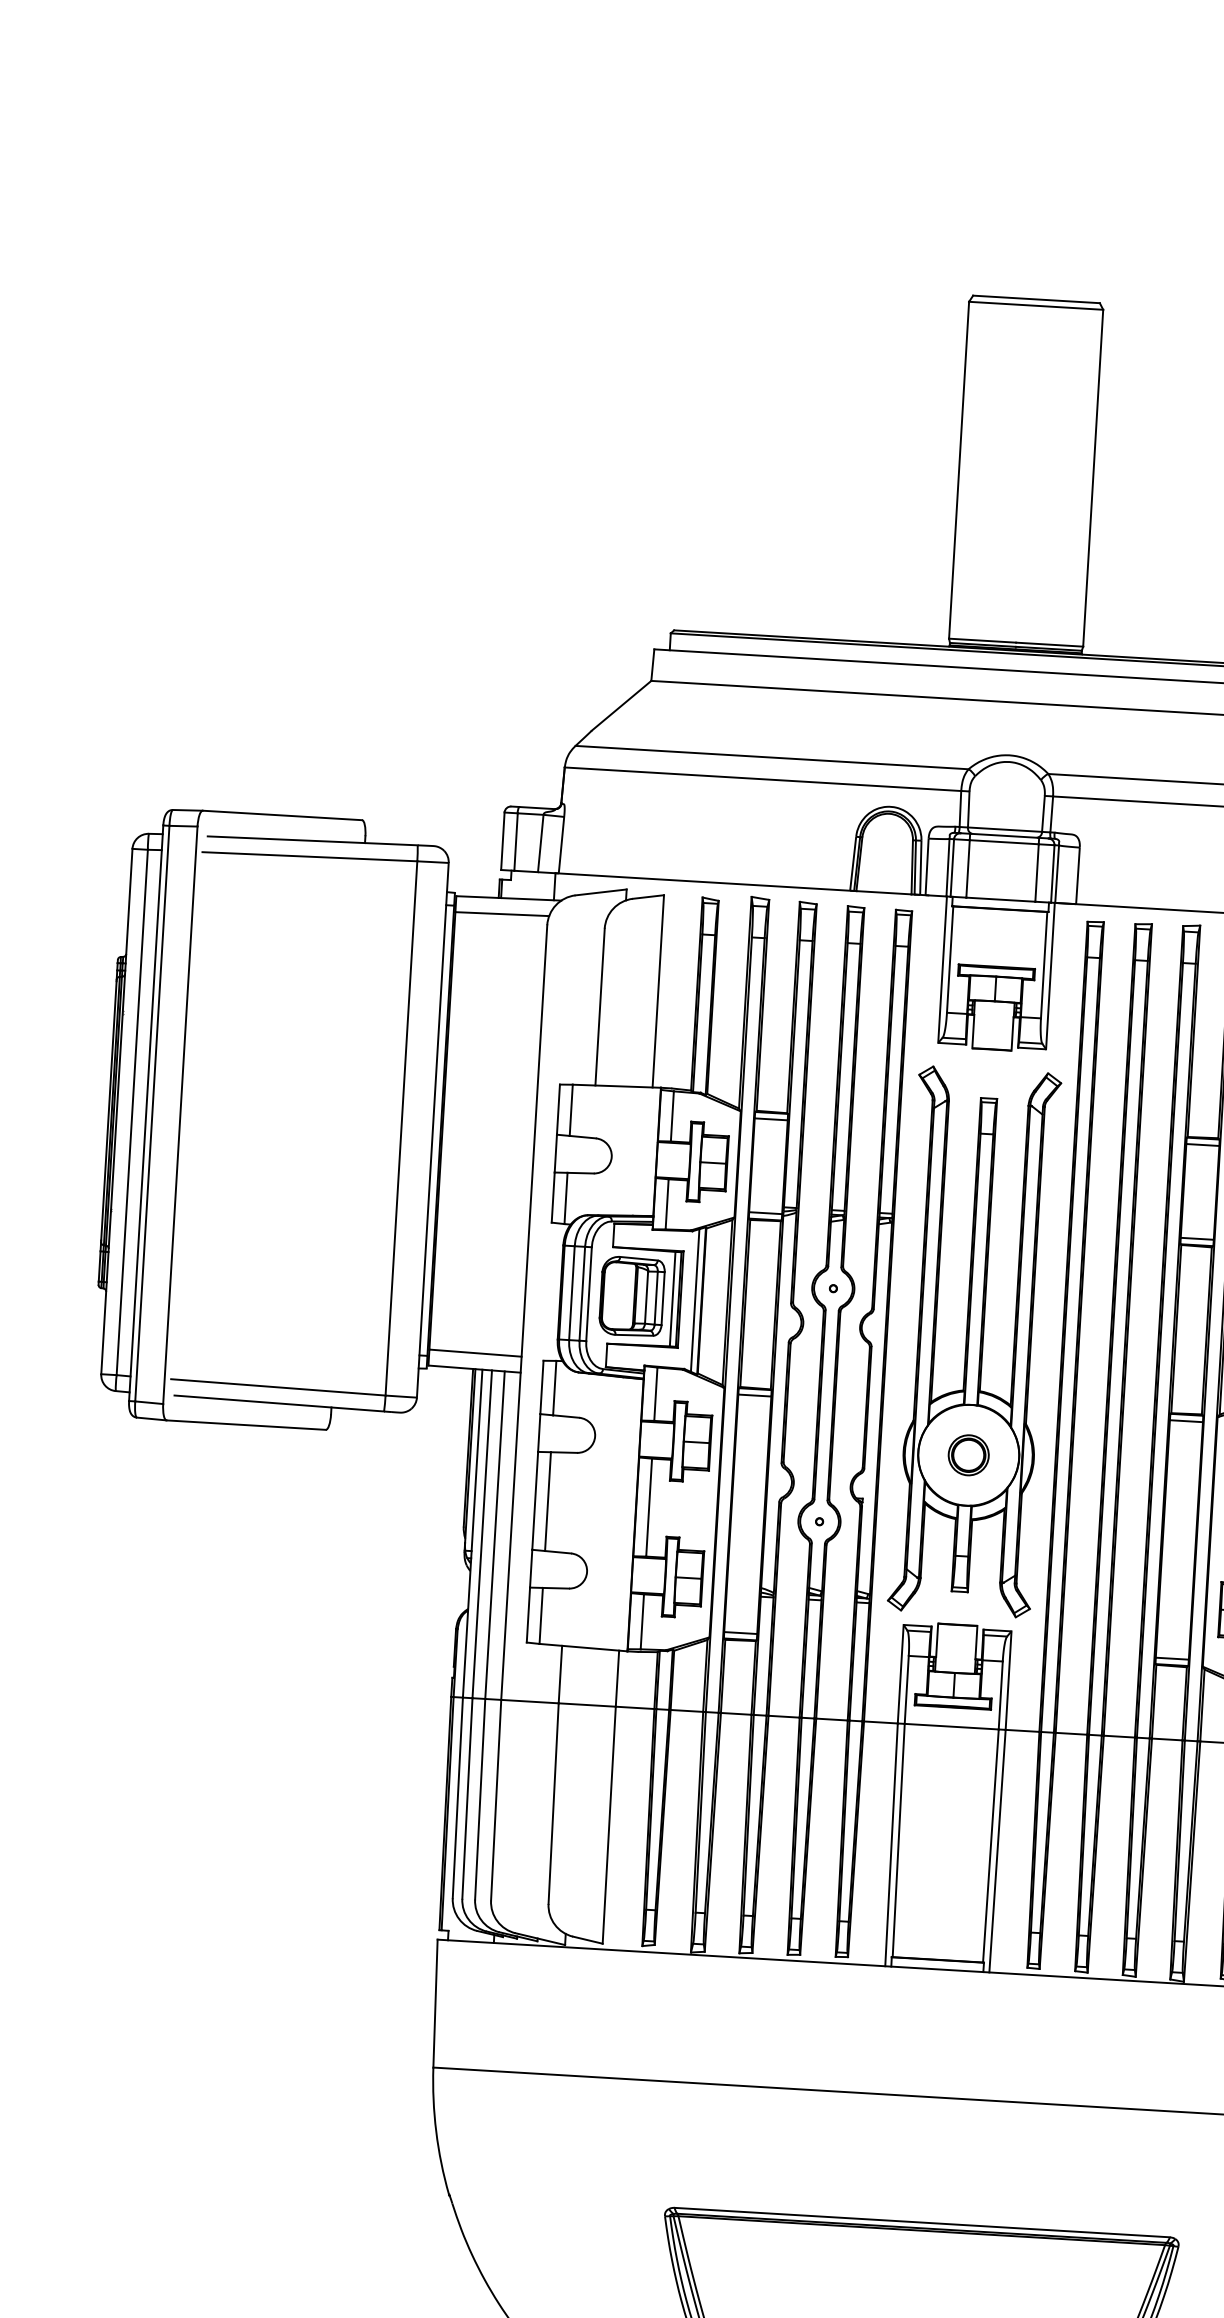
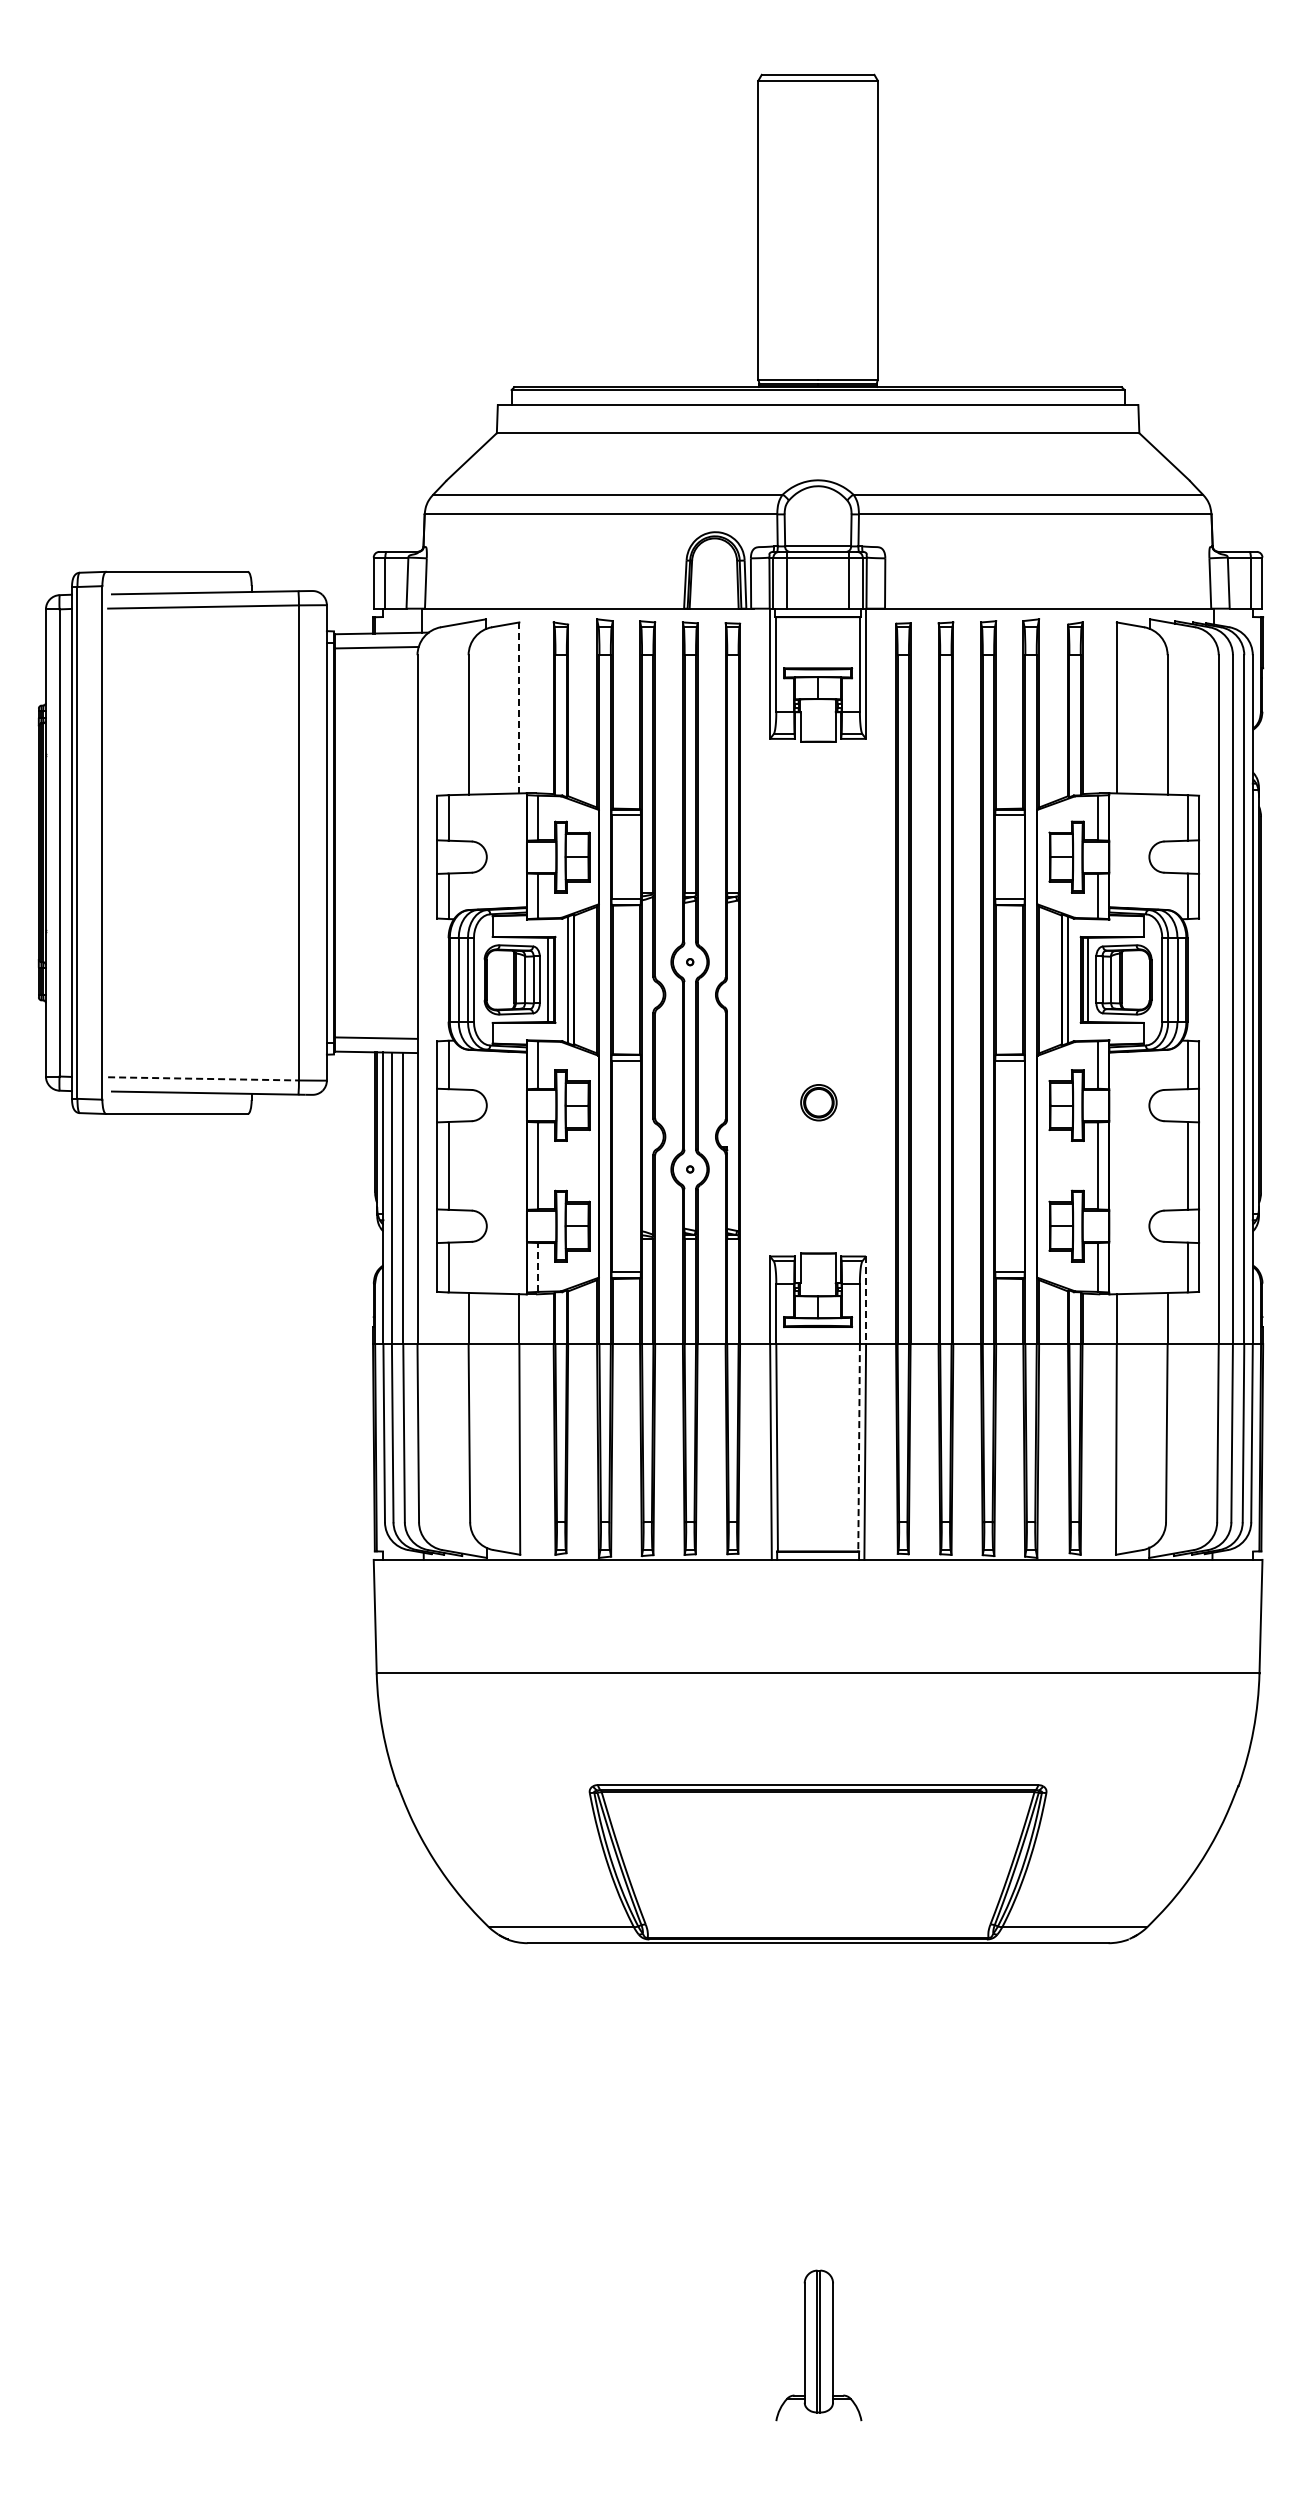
line: (658, 991) -> (519, 708), solid -> dashed
part: (973, 1341) -> (817, 1001), removed
line: (279, 1387) -> (204, 1078), solid -> dashed
line: (642, 1620) -> (538, 1266), solid -> dashed
line: (1009, 1680) -> (866, 1300), solid -> dashed
line: (991, 1846) -> (859, 1448), solid -> dashed

